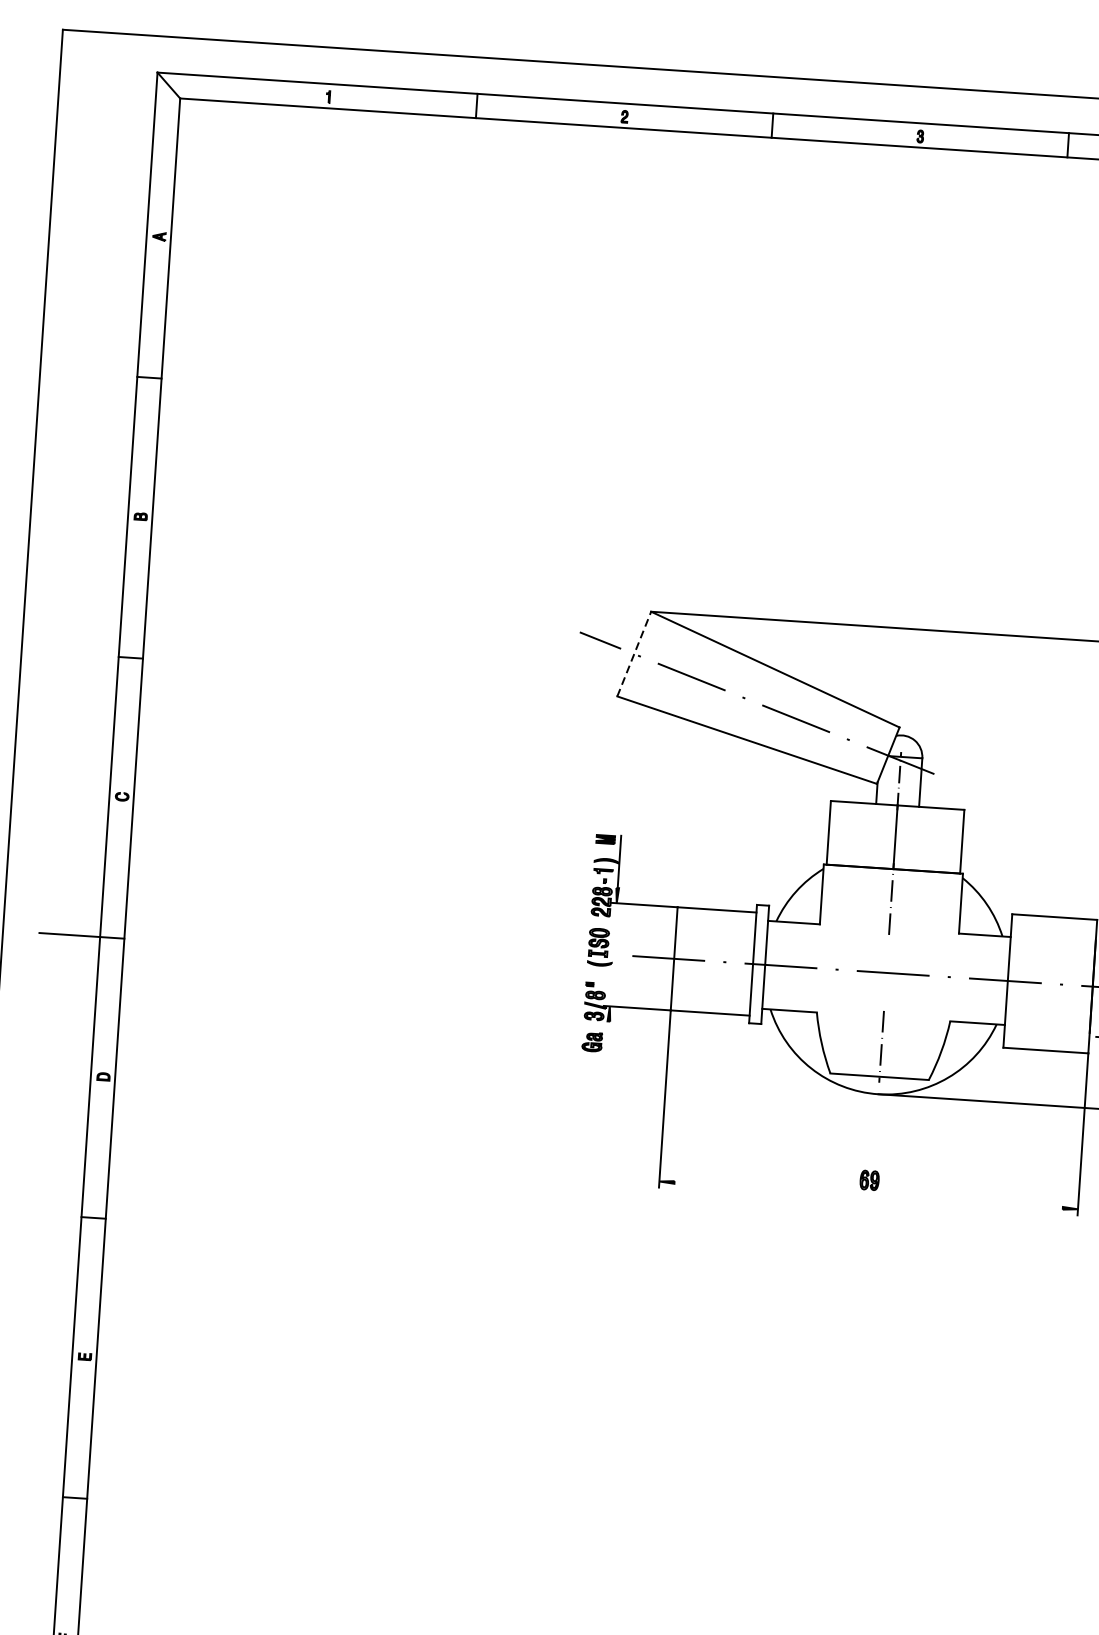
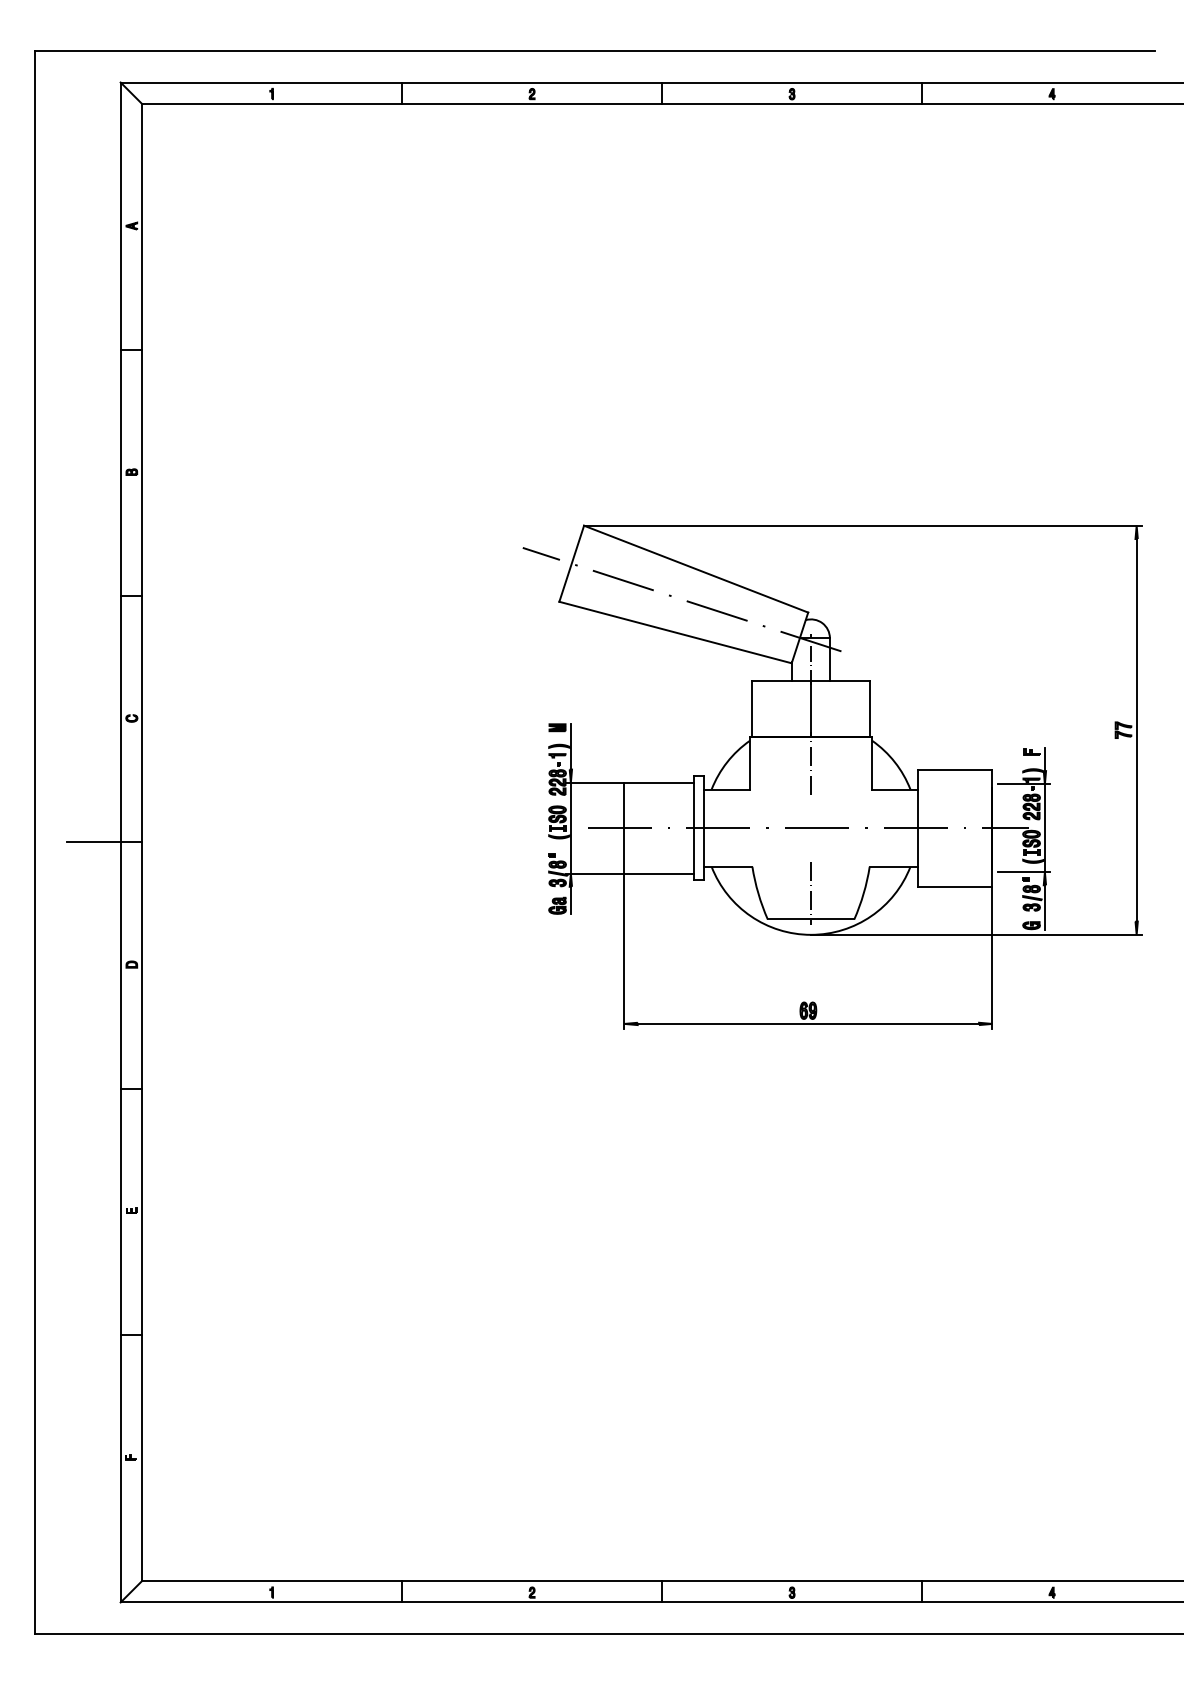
line: (634, 653) -> (571, 563), dashed -> solid
line: (612, 953) -> (570, 827), added
line: (607, 1037) -> (570, 900), added
line: (868, 1194) -> (808, 1023), added

